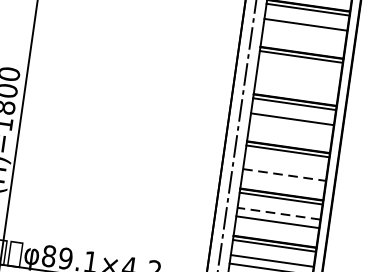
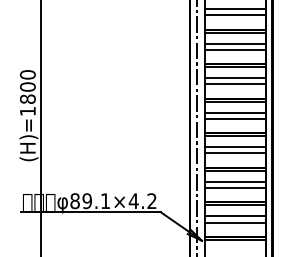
line: (304, 33) -> (235, 15), added
line: (299, 71) -> (235, 43), added
line: (298, 79) -> (235, 49), added
line: (291, 127) -> (235, 84), added
line: (285, 166) -> (235, 112), added
line: (284, 175) -> (235, 119), dashed -> solid
line: (277, 213) -> (234, 147), dashed -> solid

